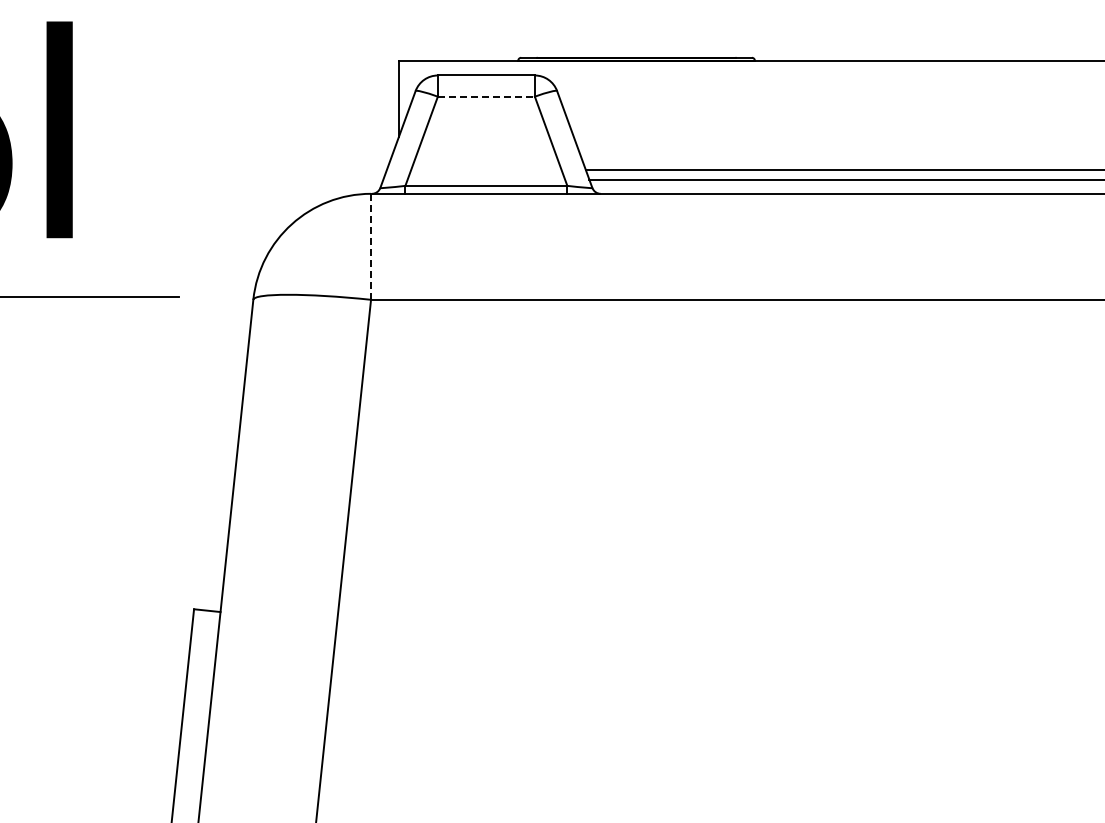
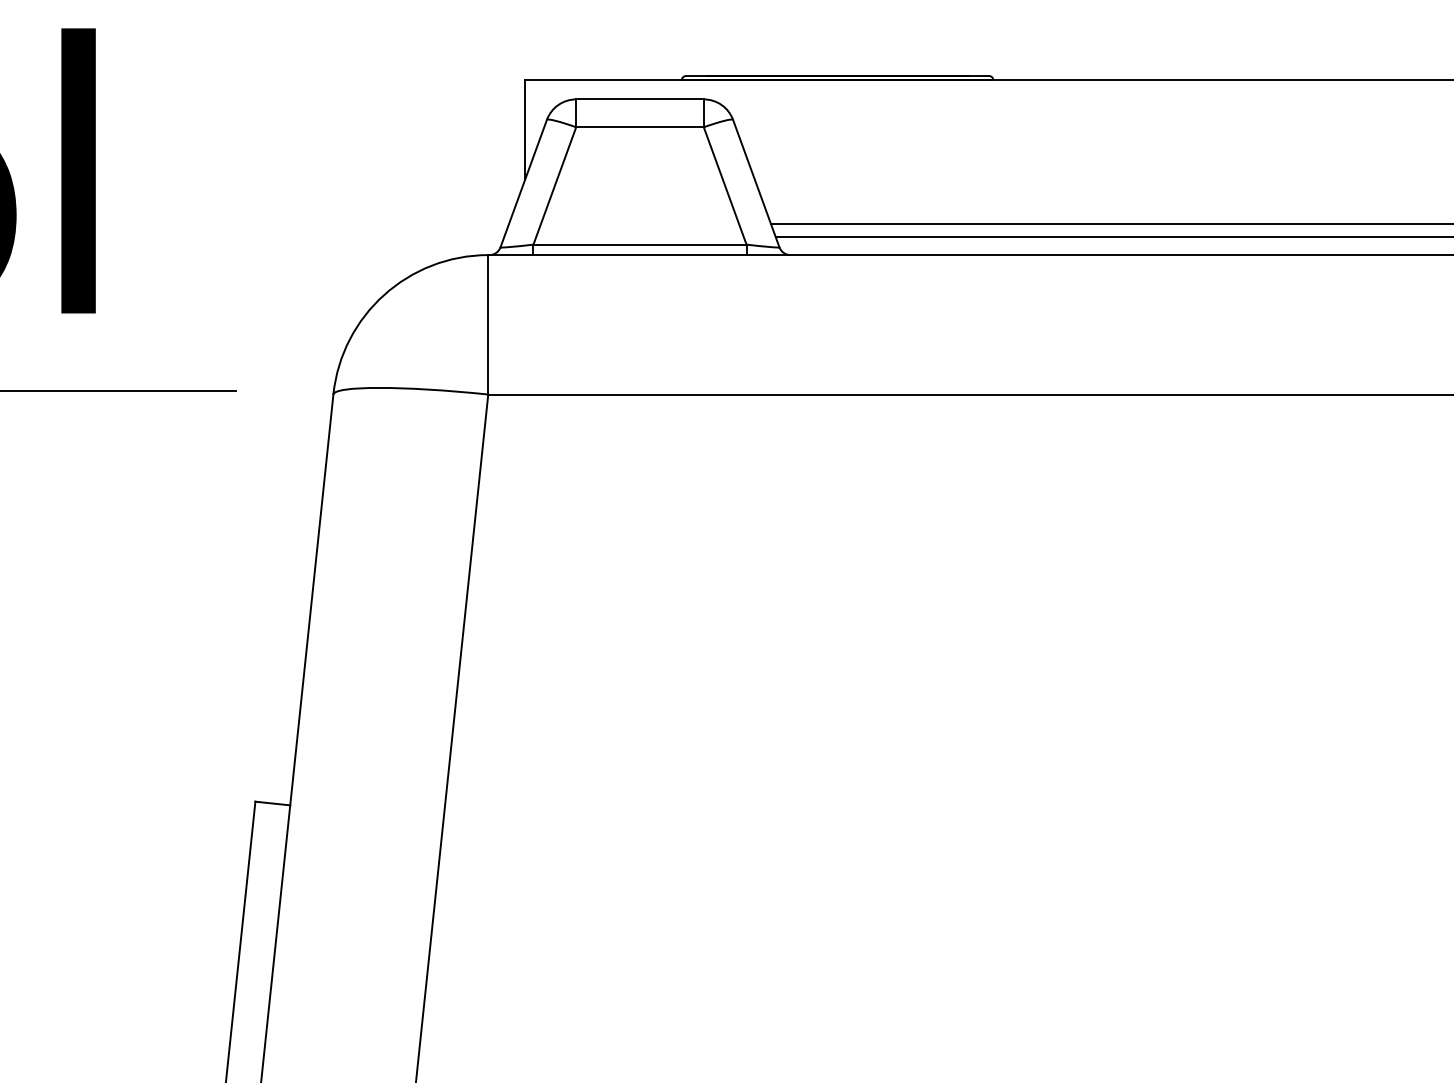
line: (486, 96) -> (640, 127), dashed -> solid
line: (371, 246) -> (488, 324), dashed -> solid

